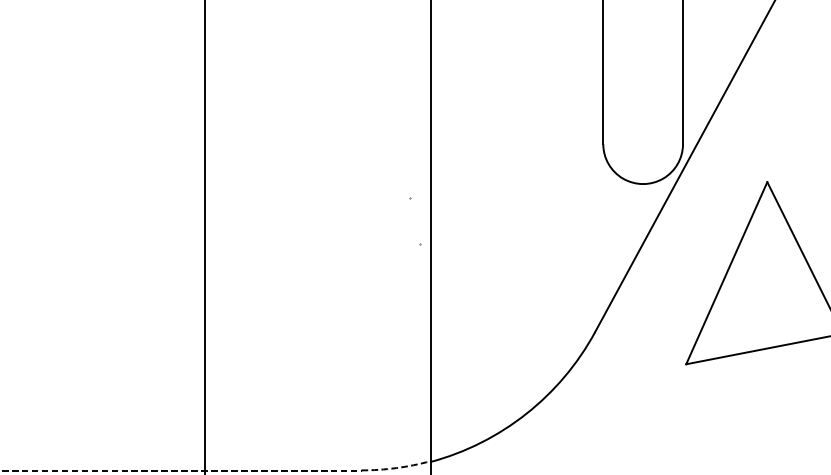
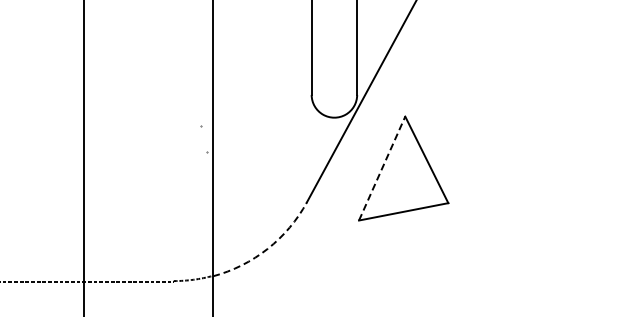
line: (727, 273) -> (382, 168), solid -> dashed
arc: (525, 413) -> (267, 248), solid -> dashed

